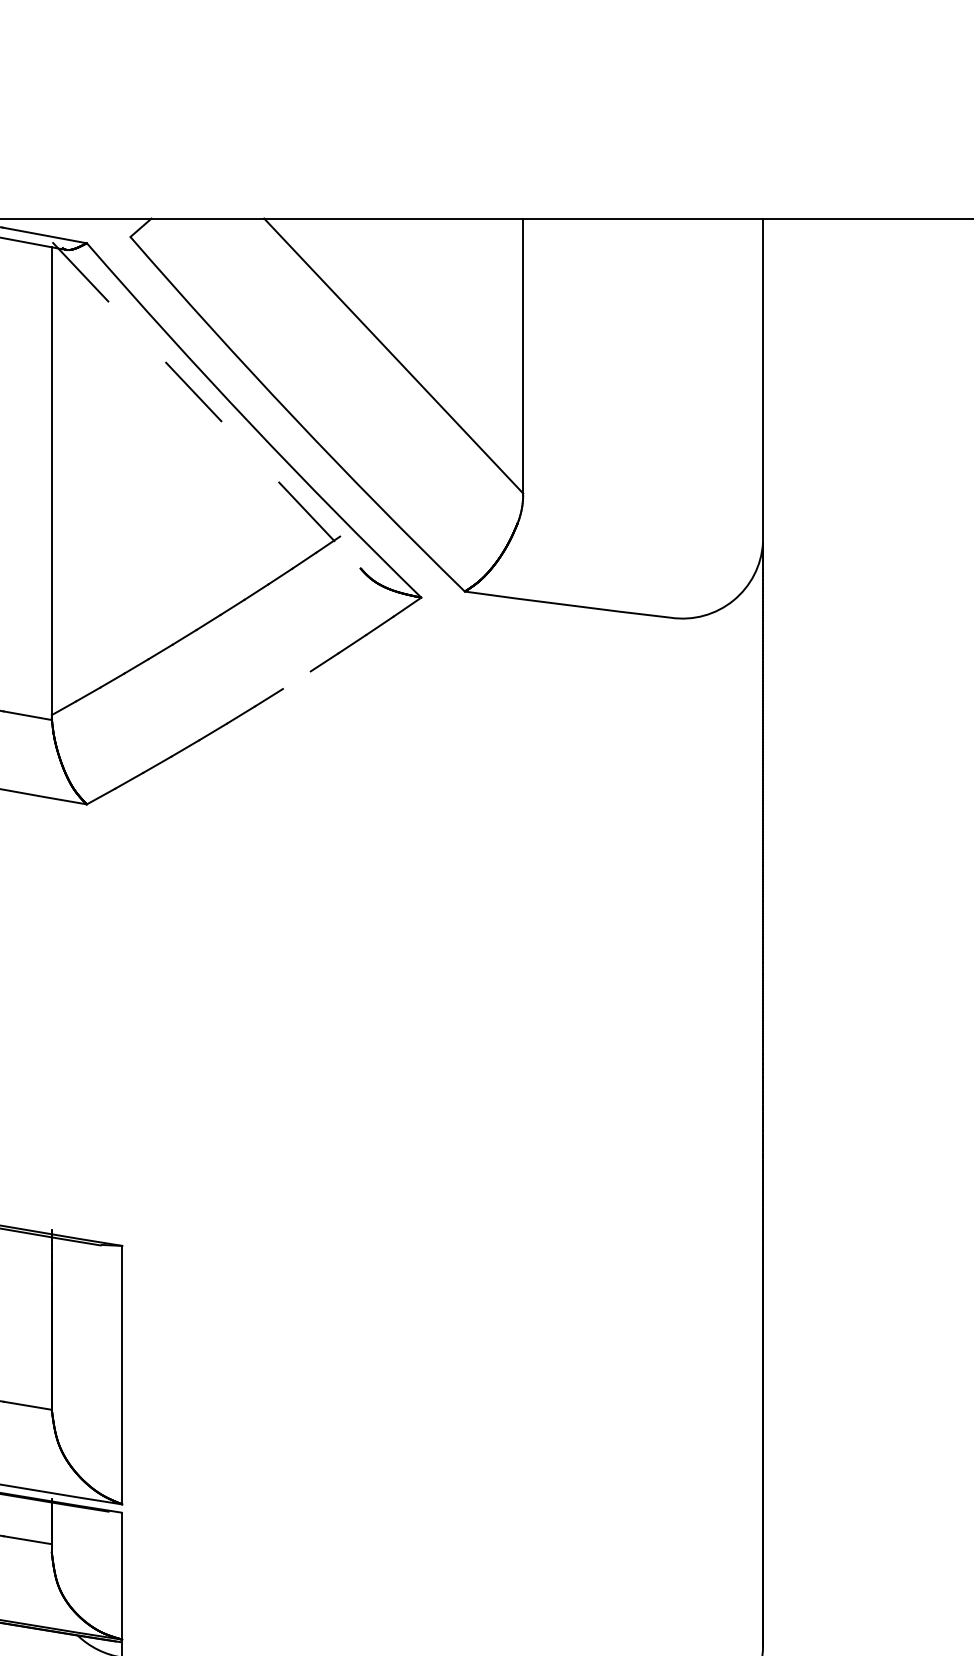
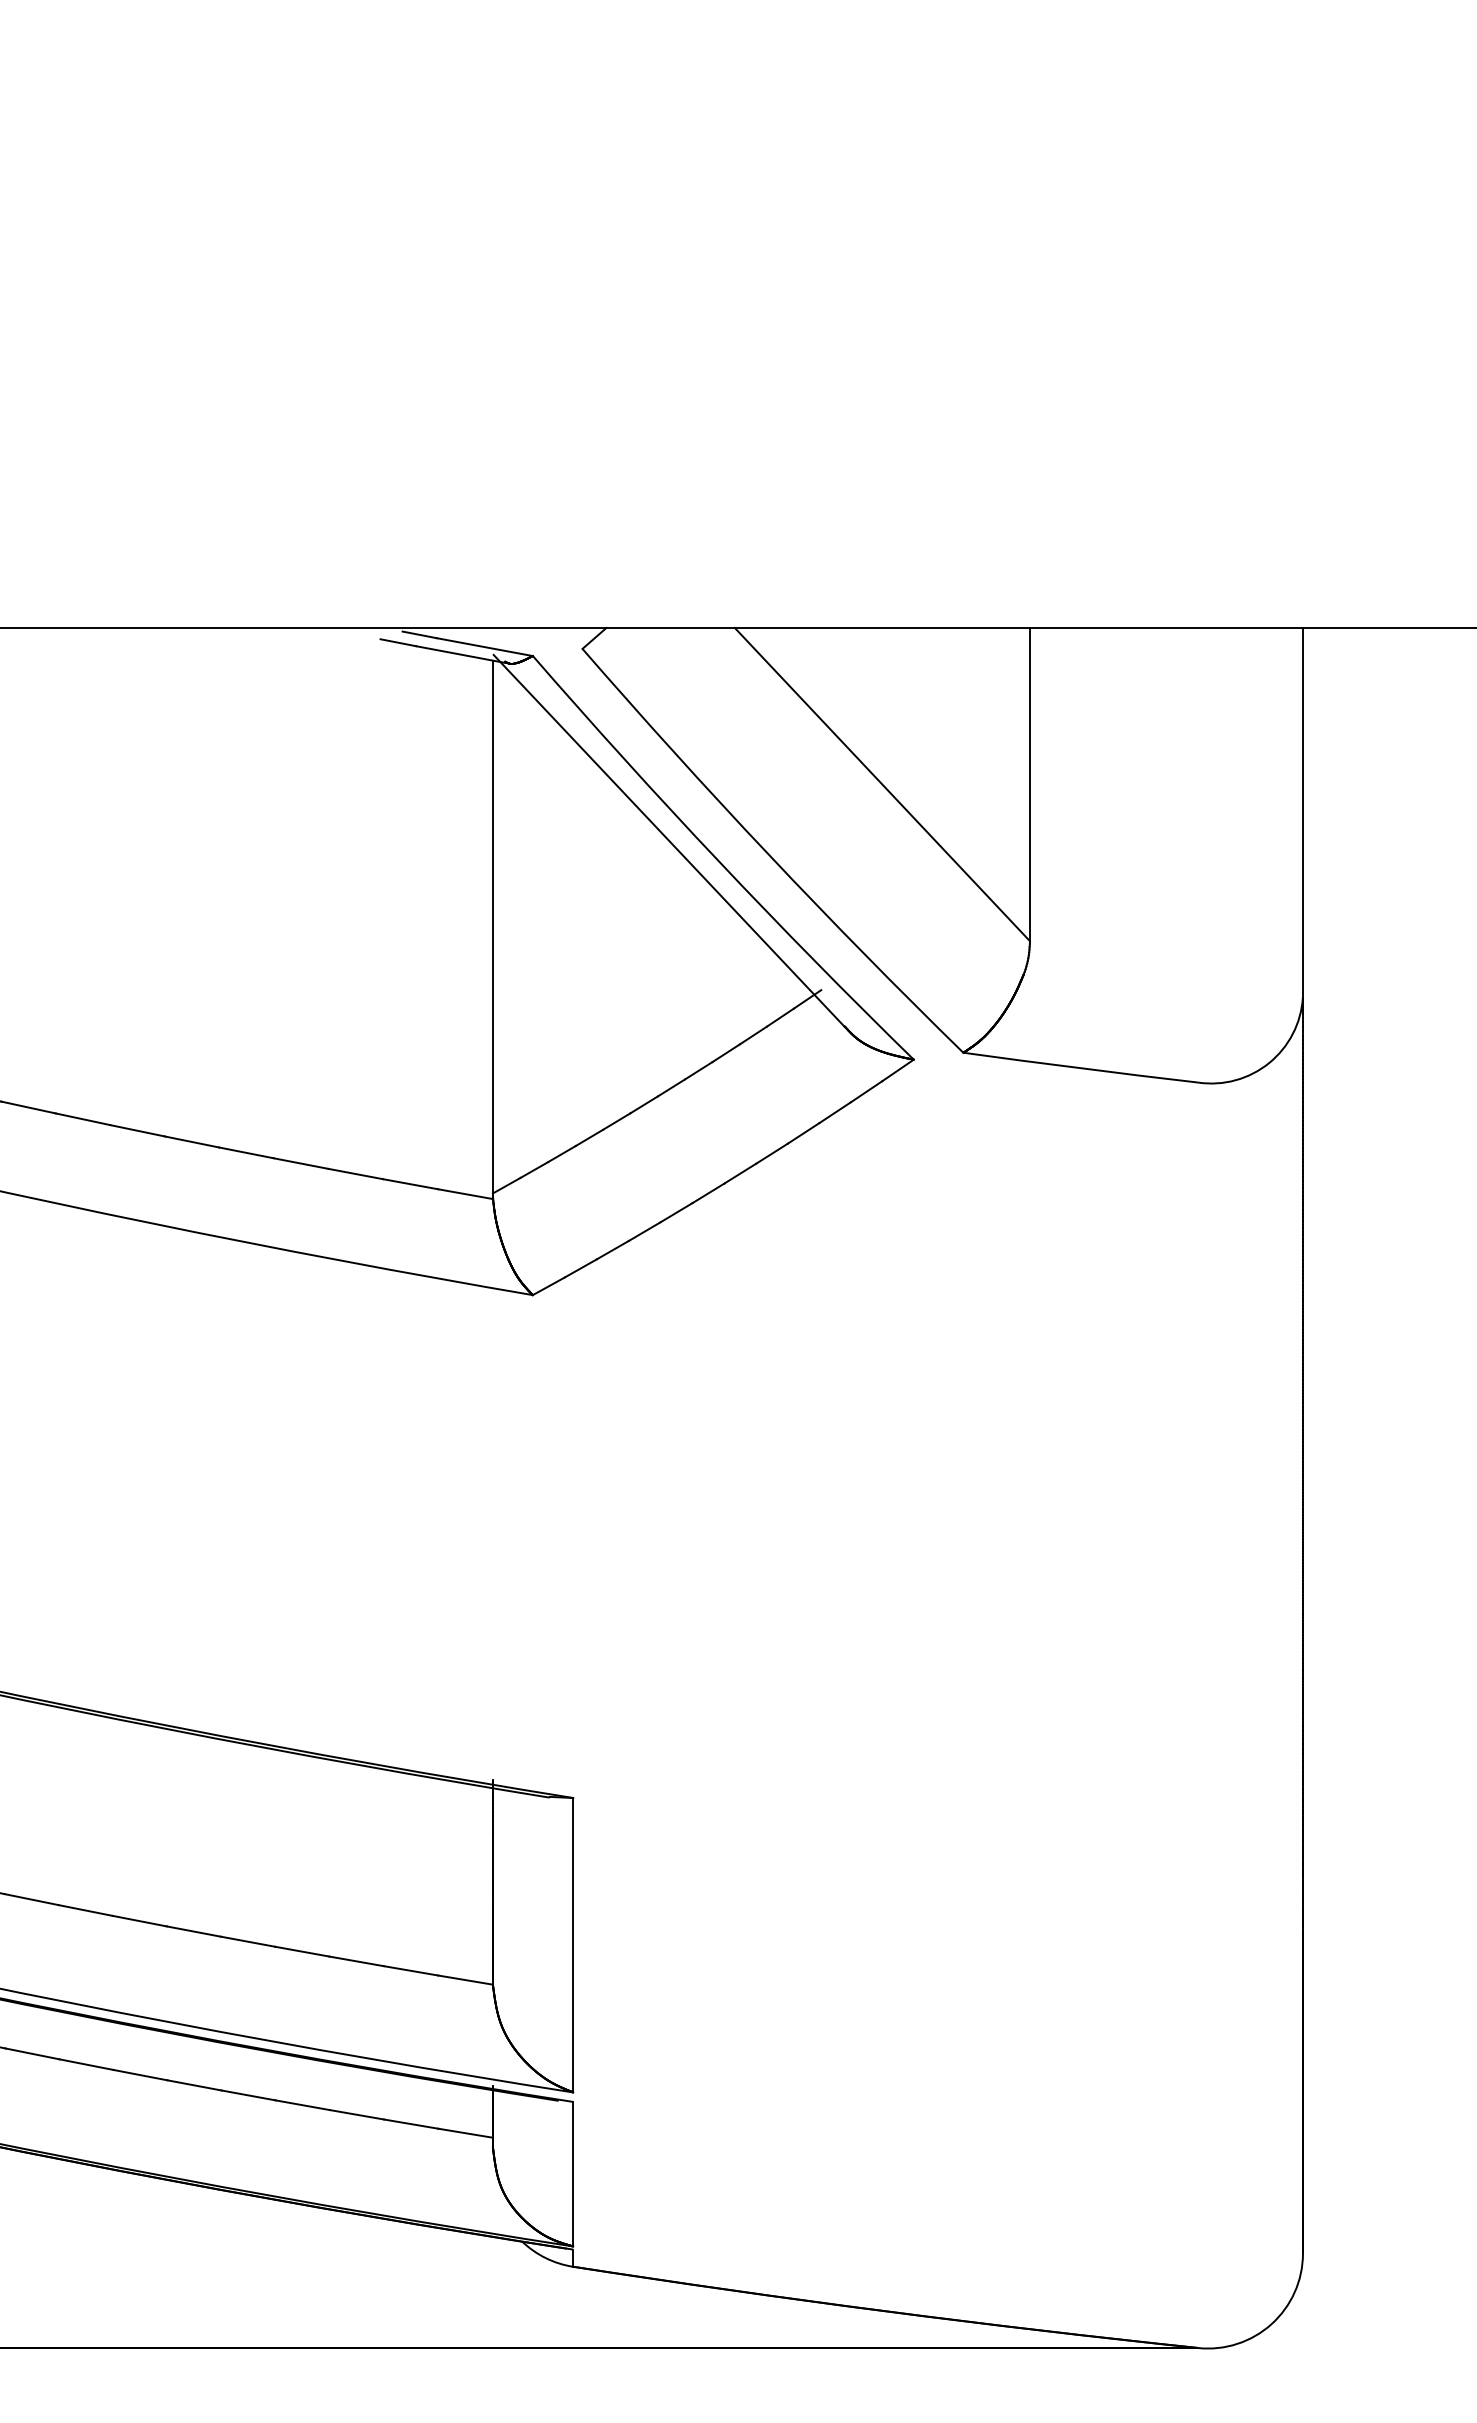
line: (206, 405) -> (669, 840), dashed -> solid
line: (296, 680) -> (771, 1153), added

